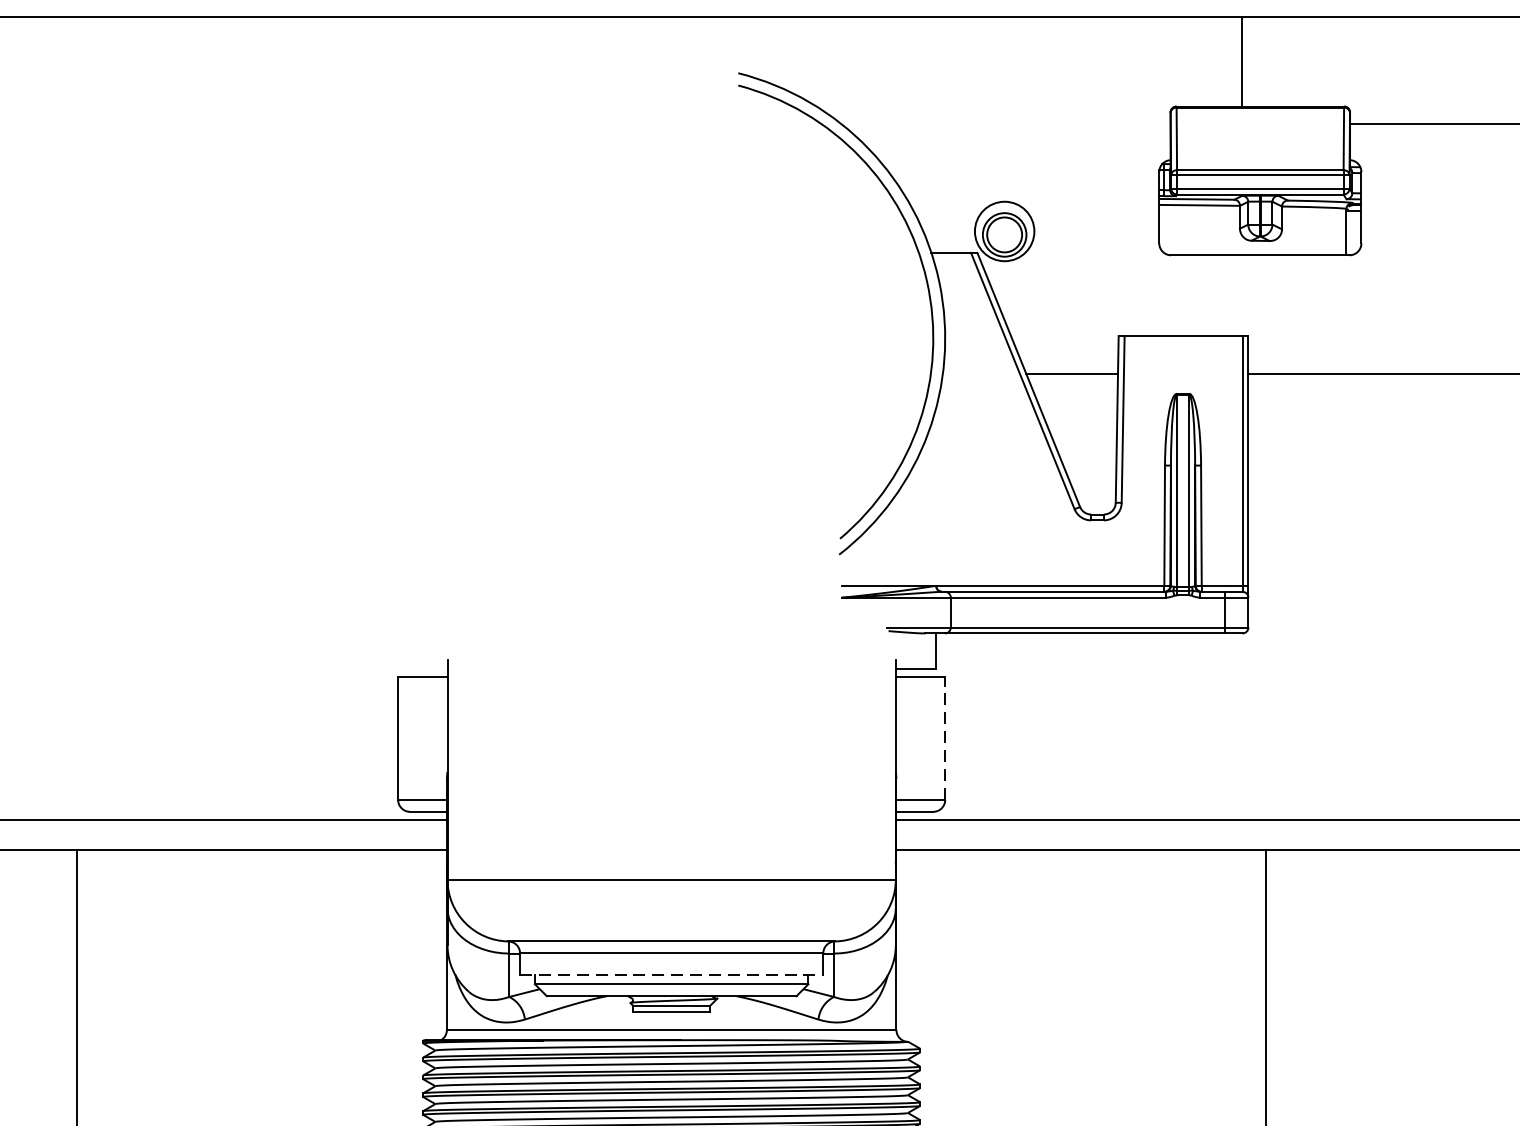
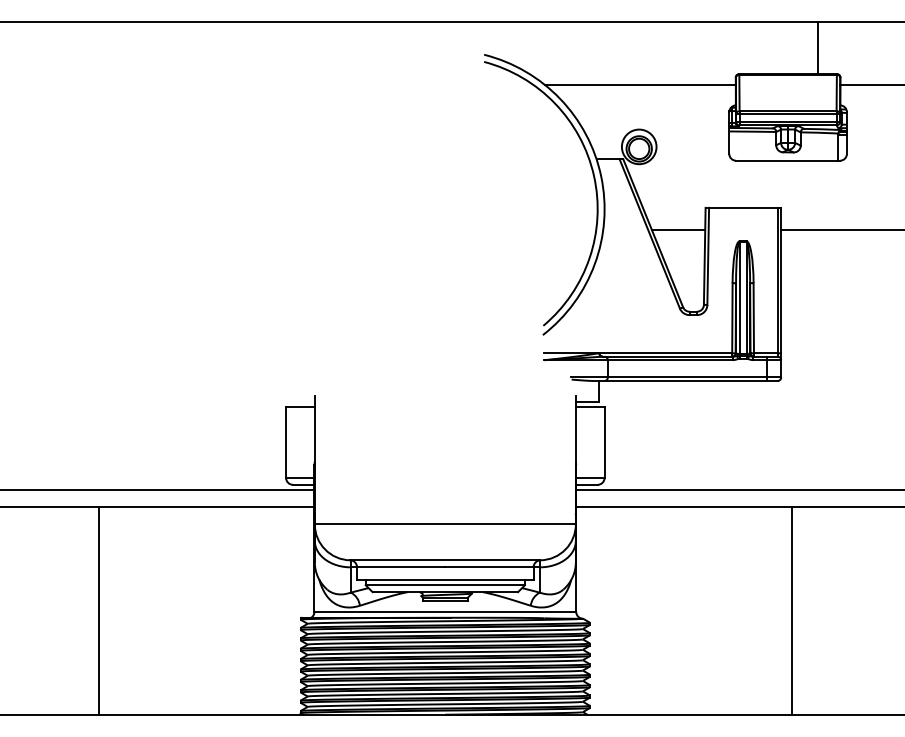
line: (1242, 62) -> (817, 48), moved
line: (1005, 124) -> (639, 84), added
line: (945, 739) -> (604, 442), dashed -> solid
line: (671, 974) -> (445, 579), dashed -> solid

